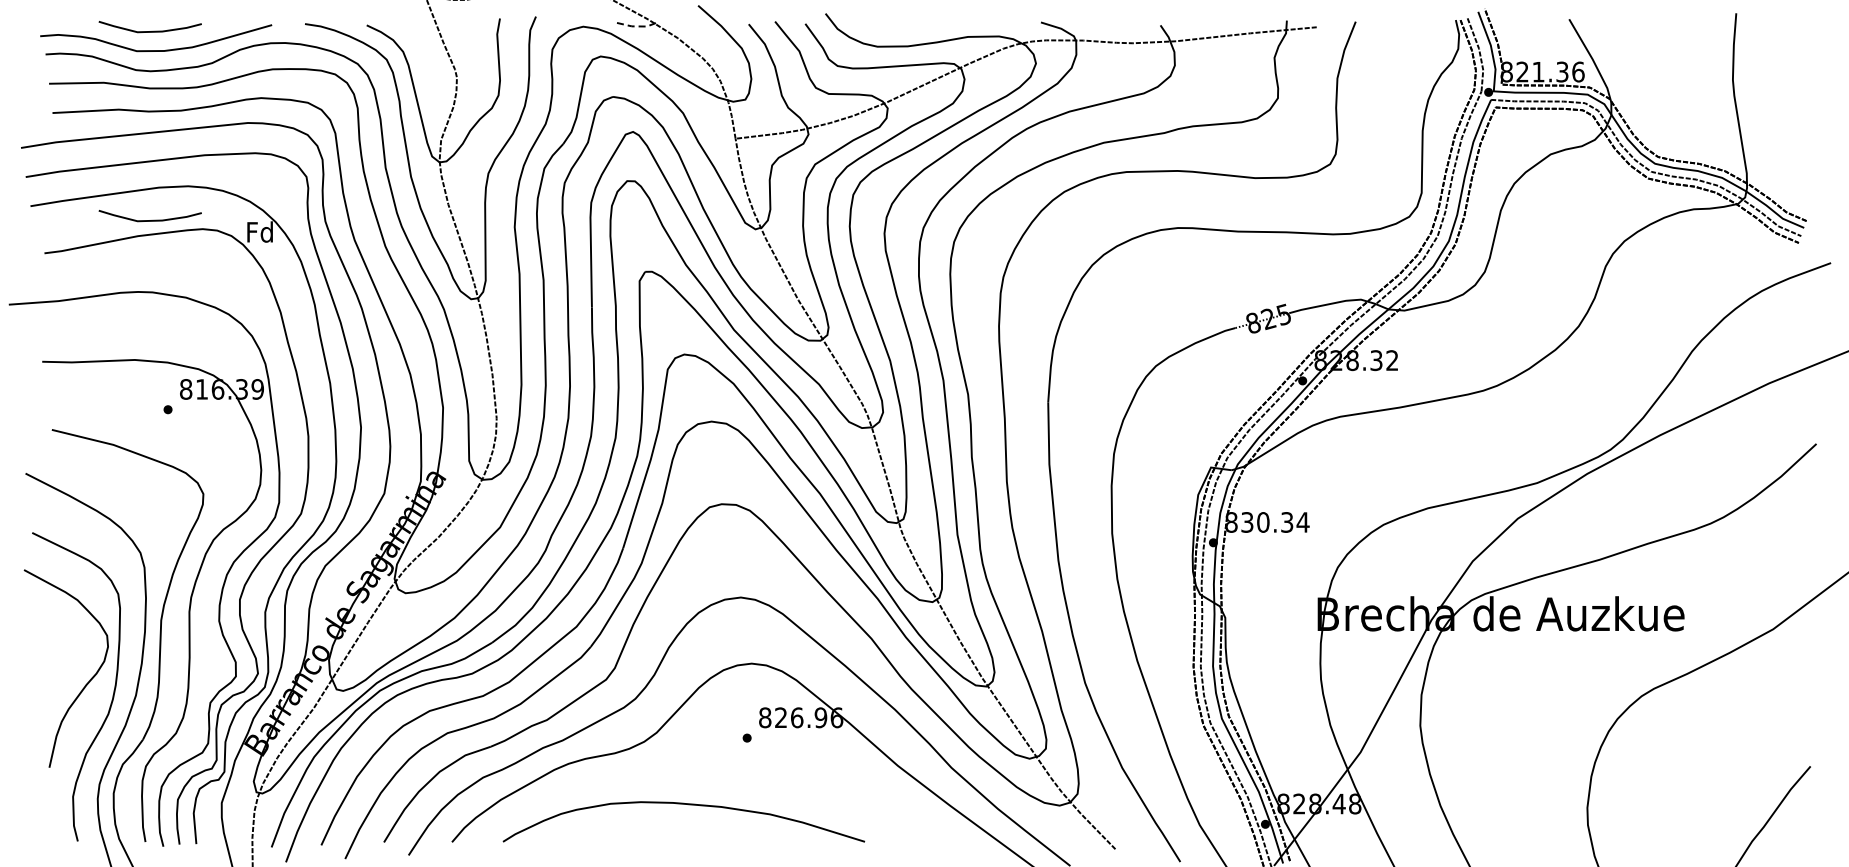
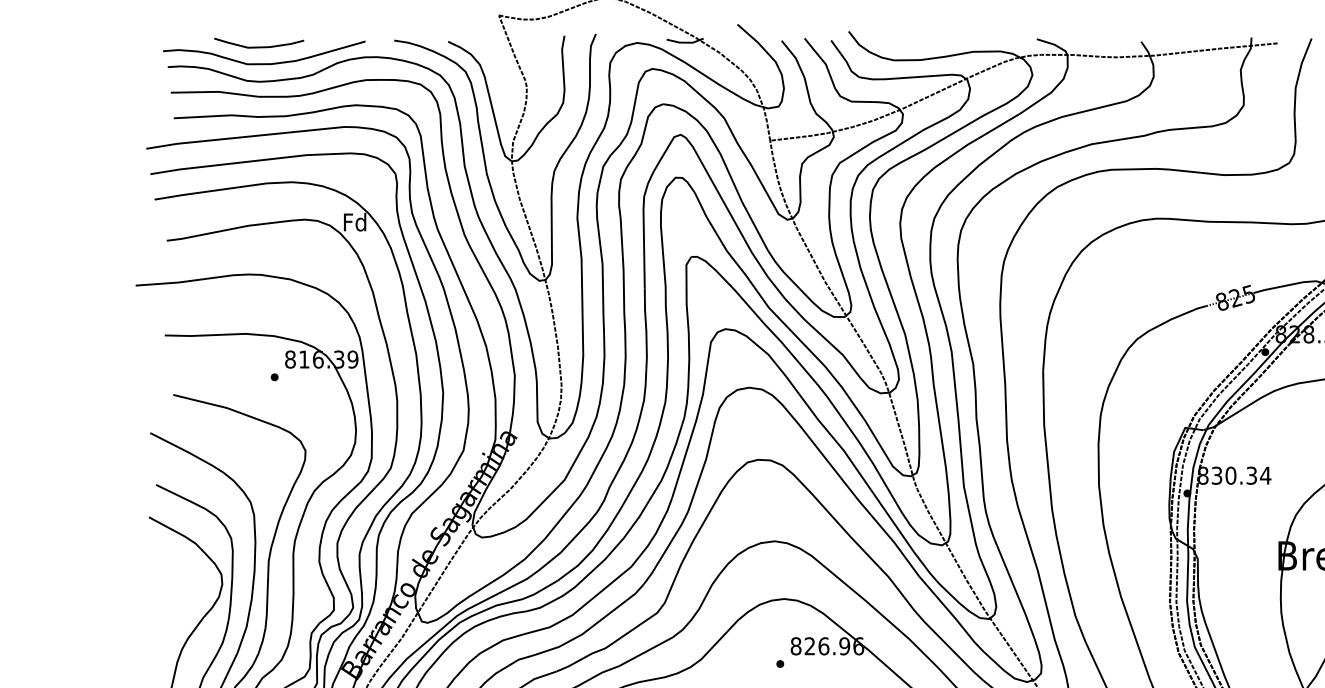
line: (638, 26) -> (685, 42), dashed -> solid
curve: (149, 220) -> (258, 212), removed

